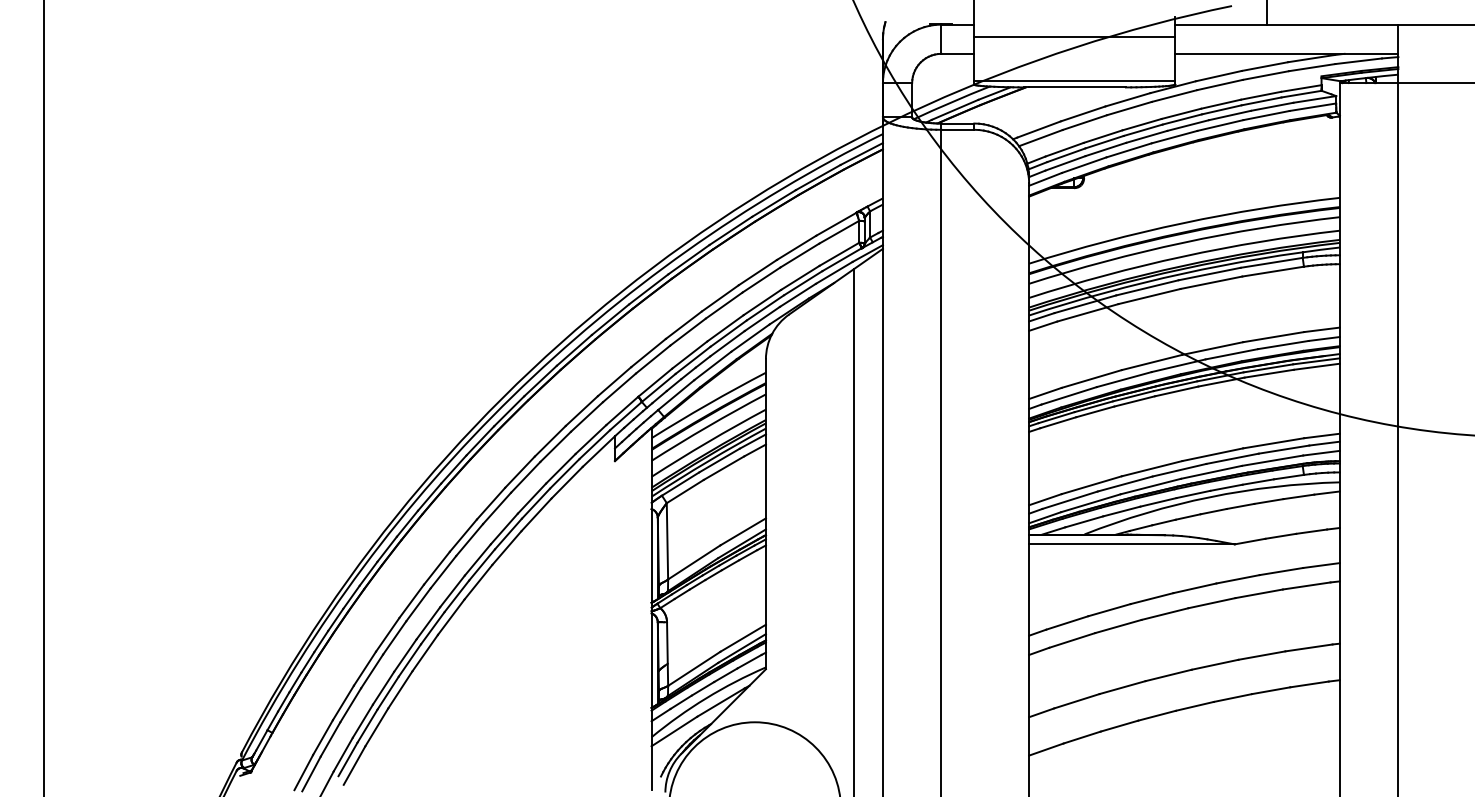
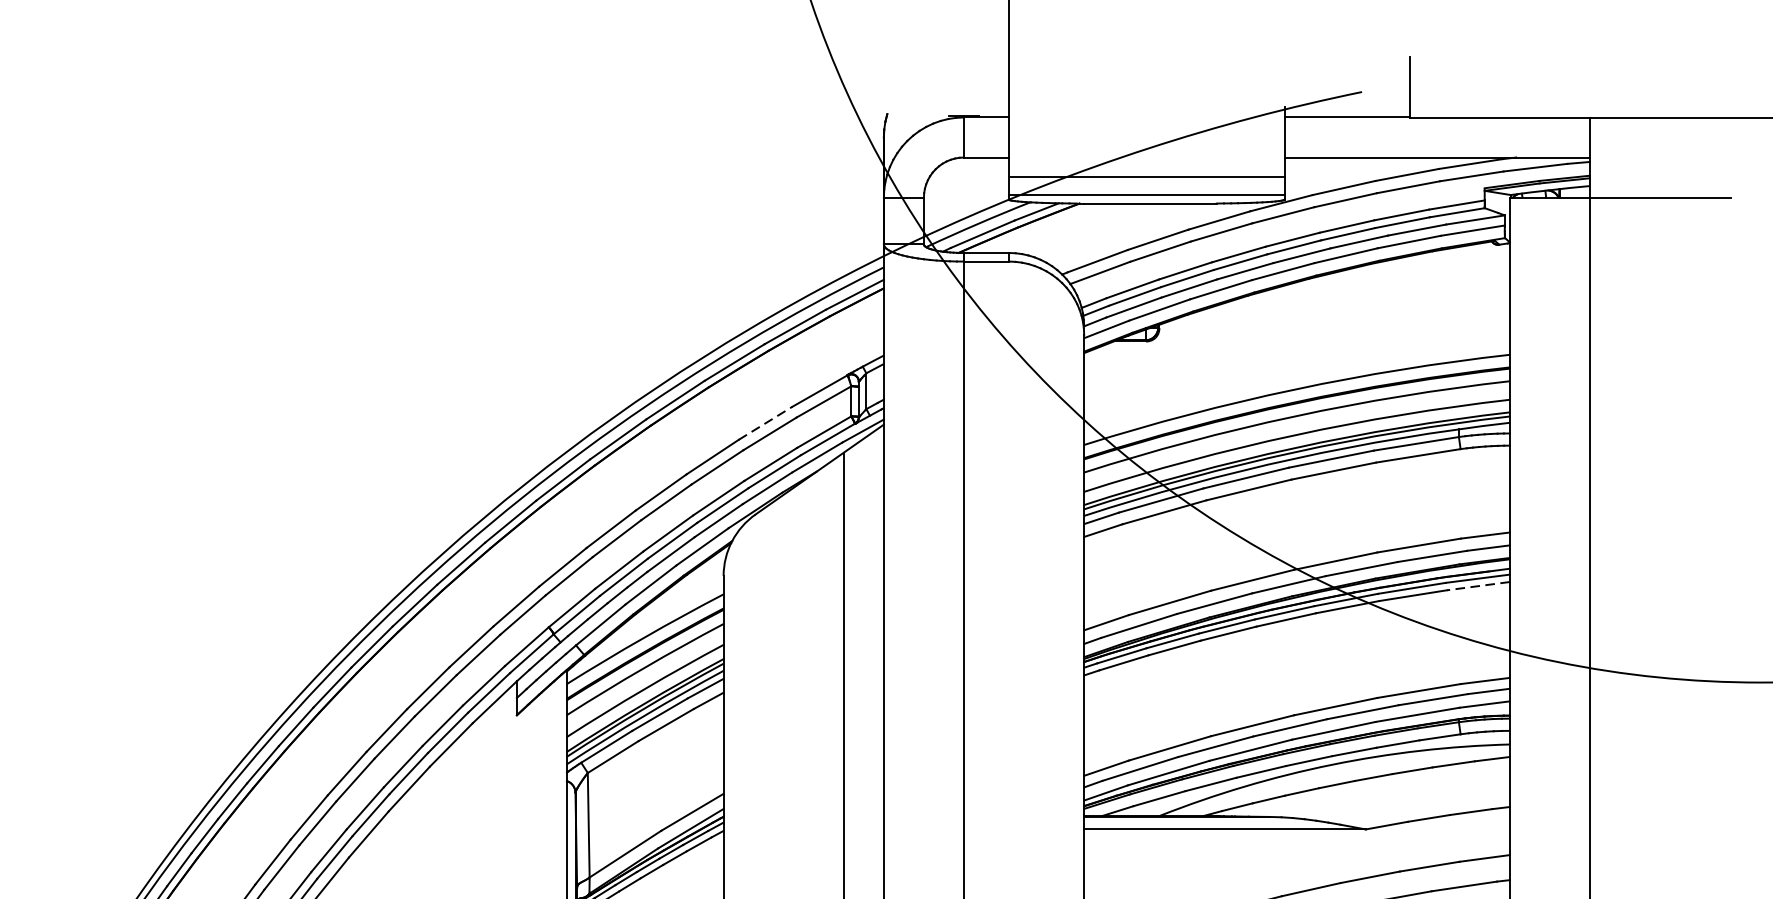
line: (1074, 37) -> (1146, 177), moved
line: (797, 247) -> (766, 422), solid -> dashed
line: (1316, 366) -> (1477, 585), solid -> dashed

